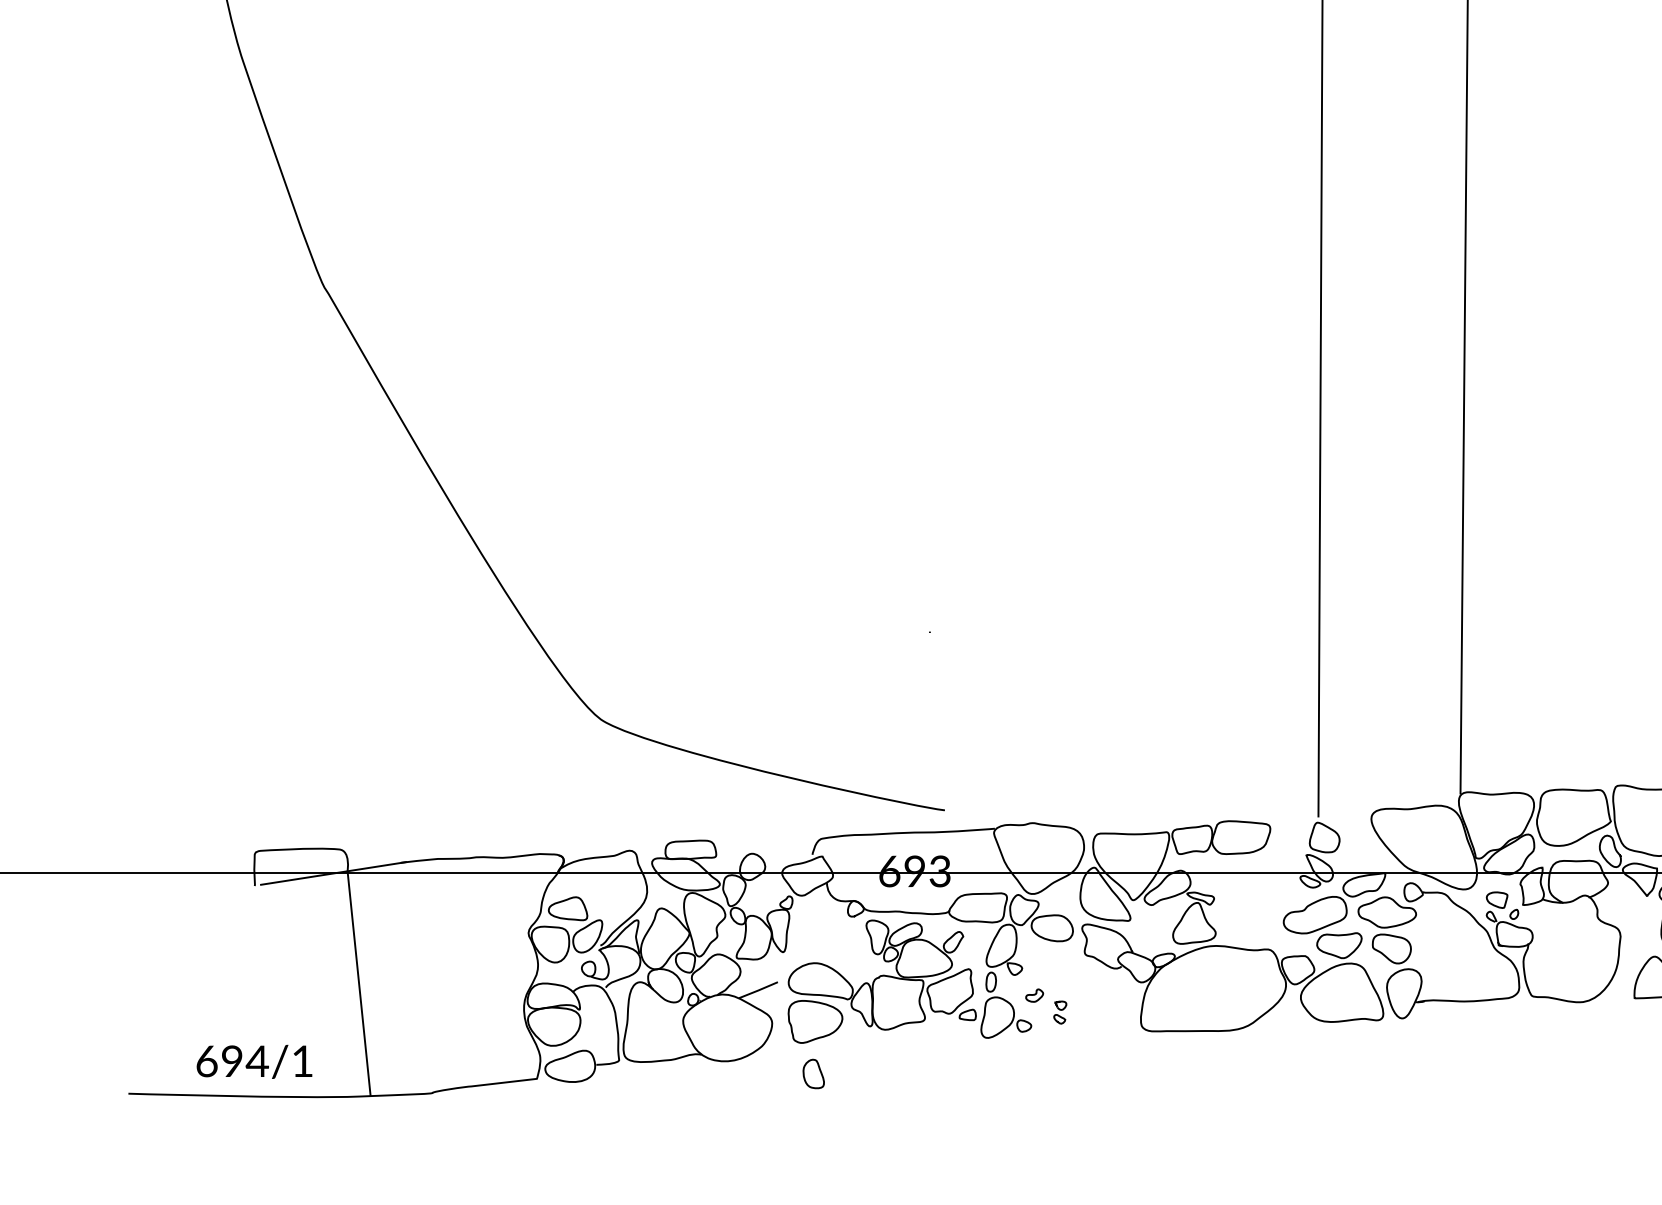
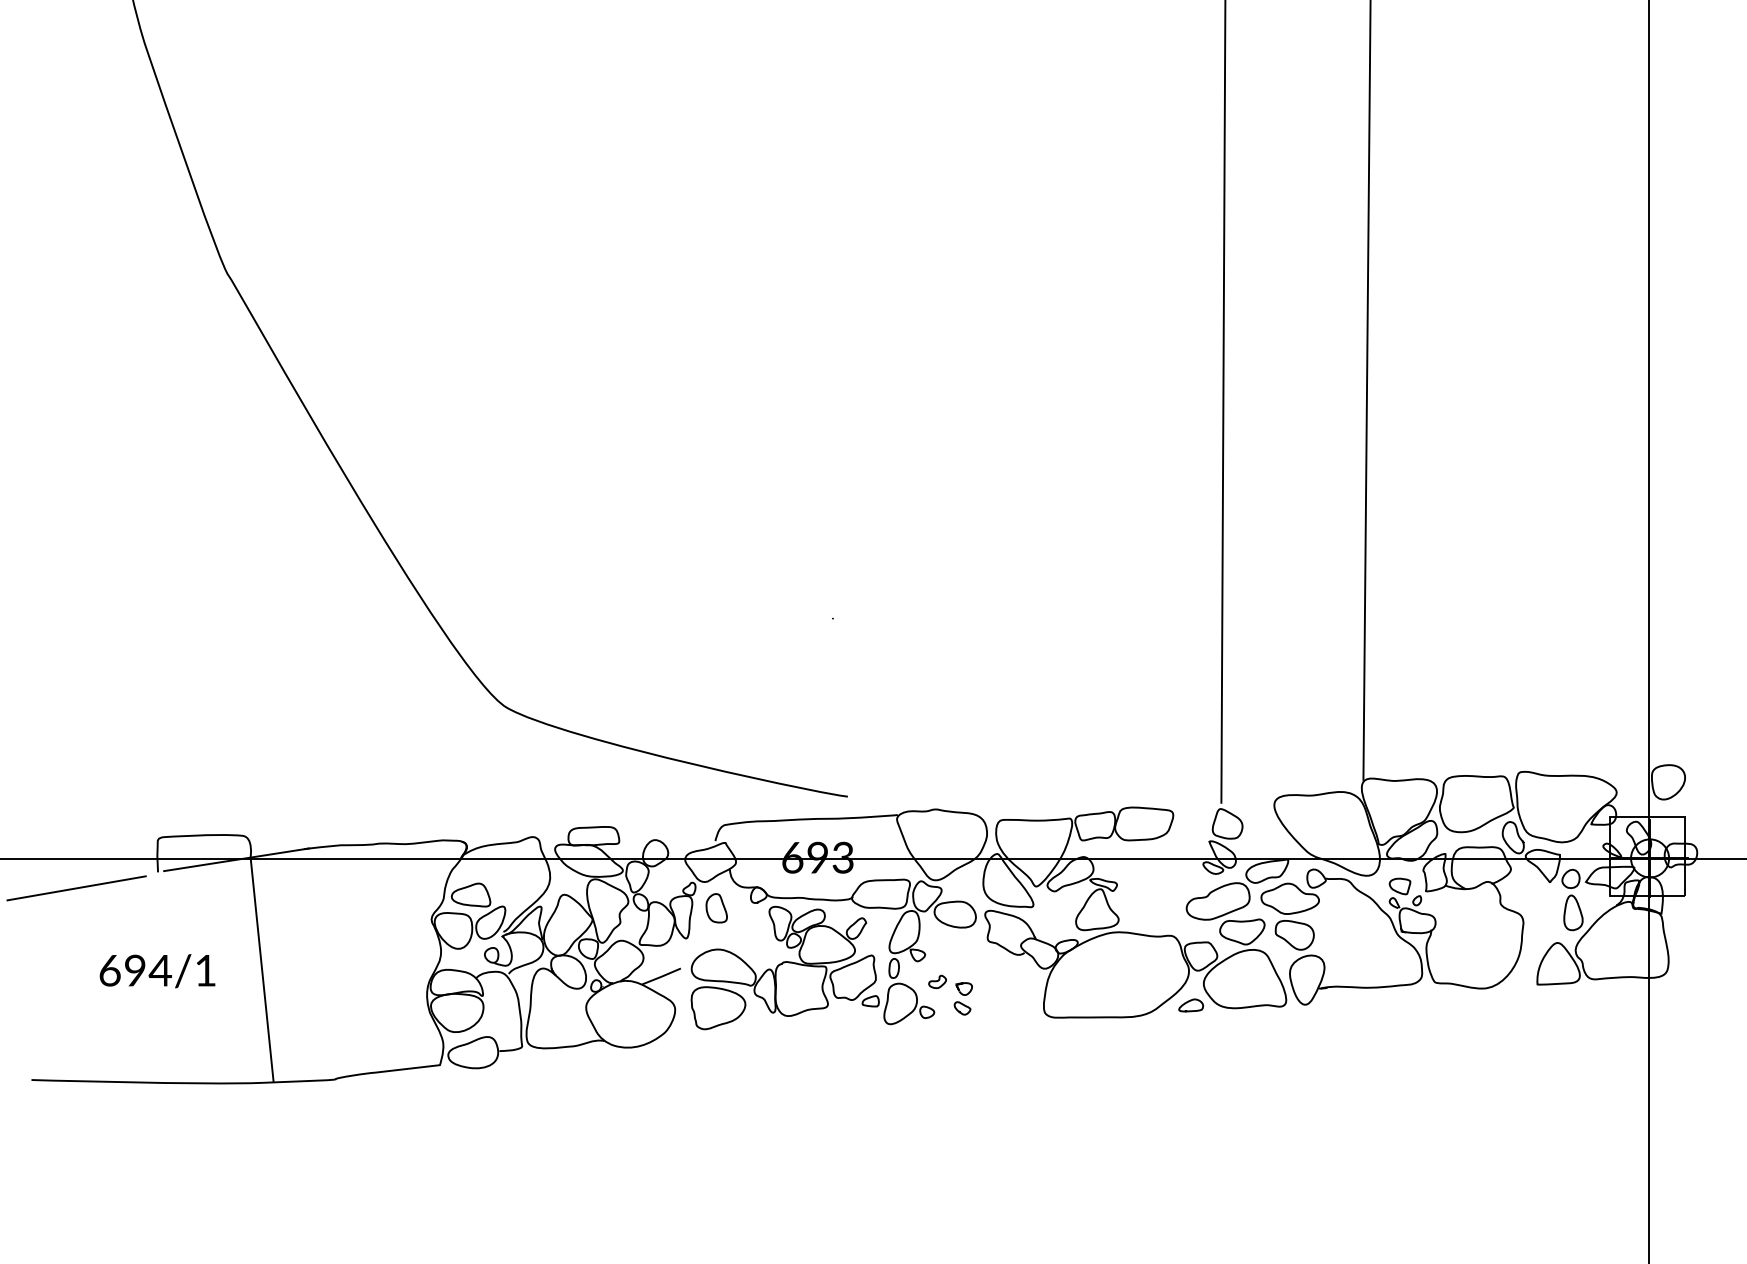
line: (173, 902) -> (76, 888), added
part: (1059, 1012) -> (962, 998), size x1.43
curve: (1286, 1016) -> (1189, 1002), added
text: (254, 1062) -> (157, 971), moved
part: (813, 1074) -> (716, 908), moved

